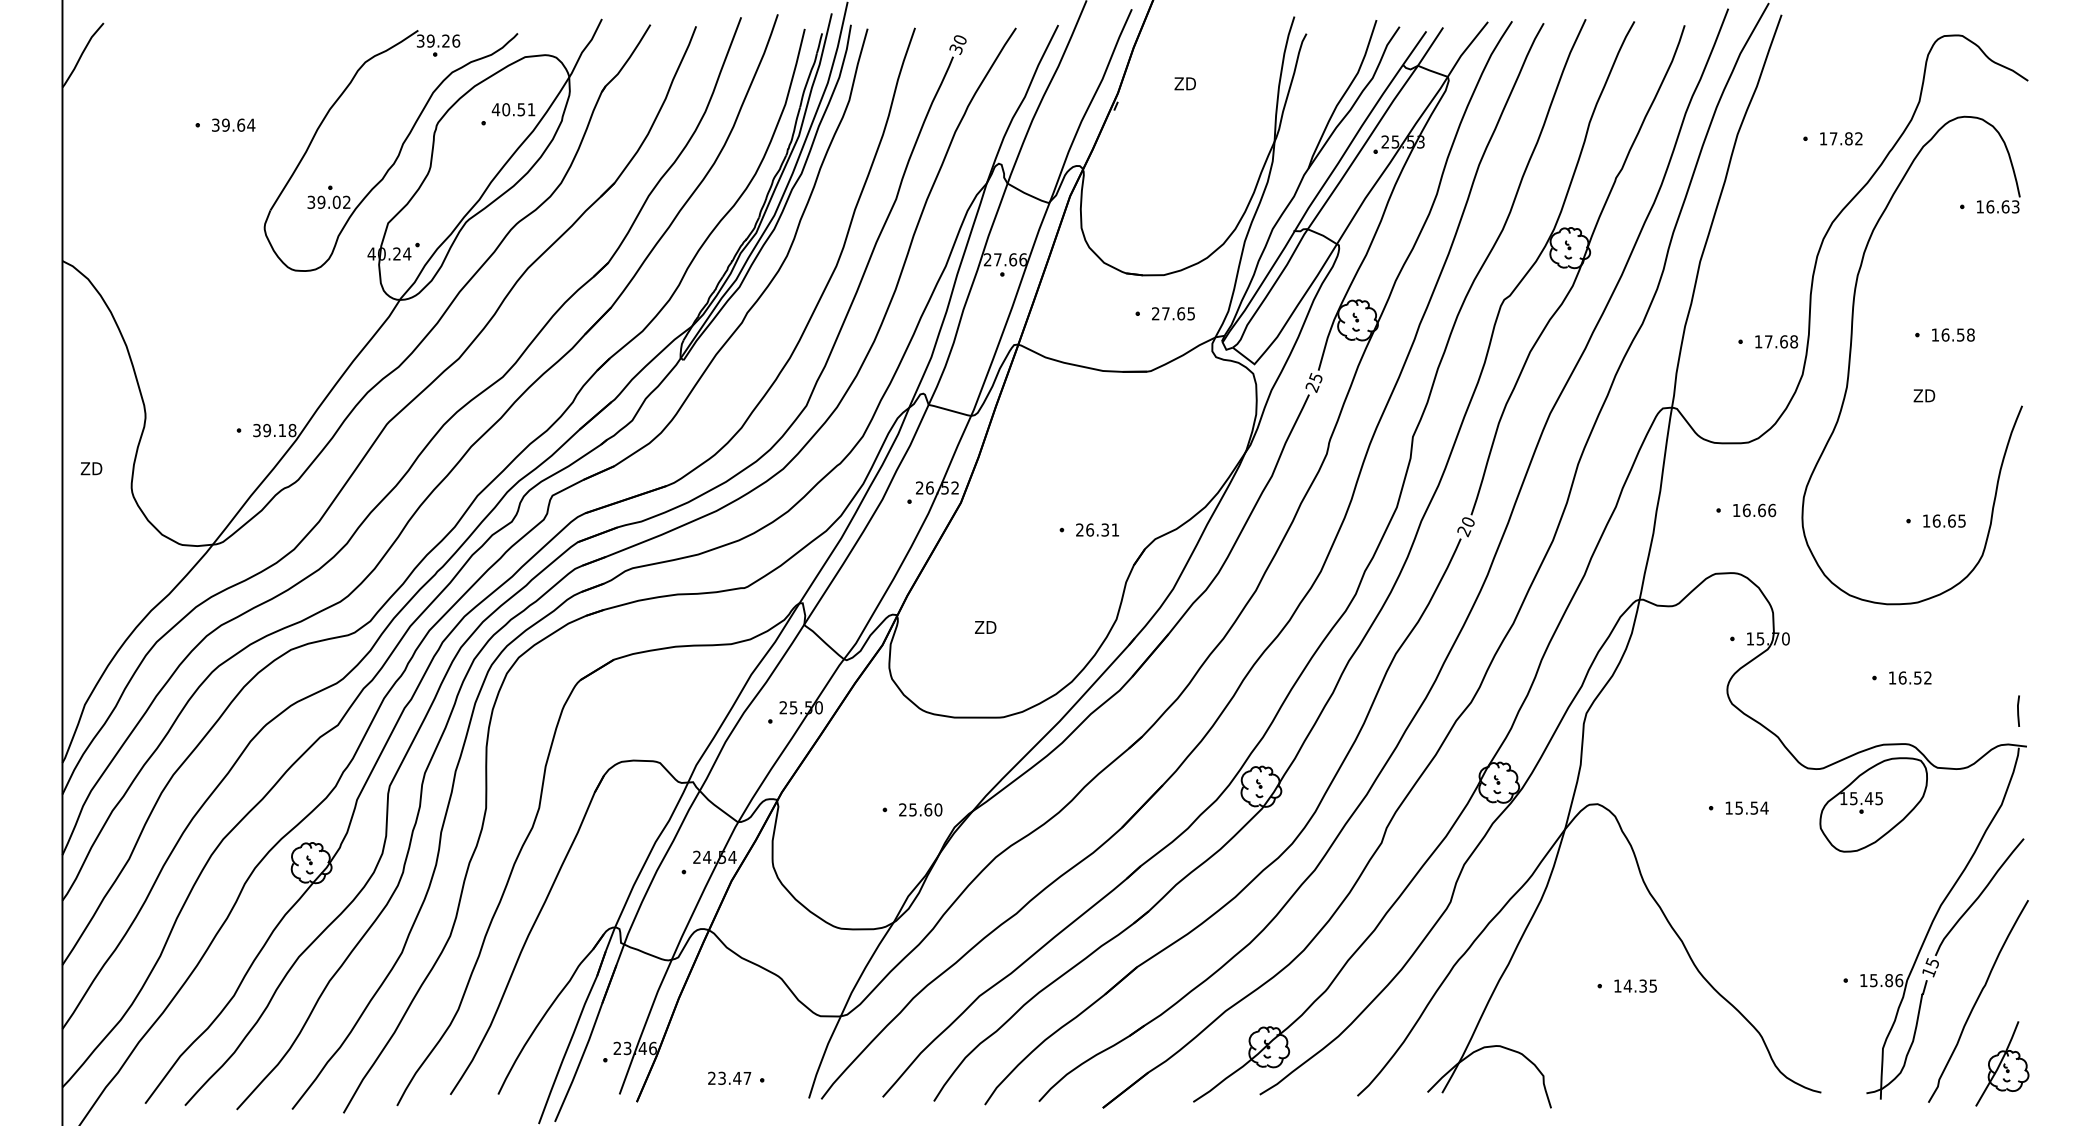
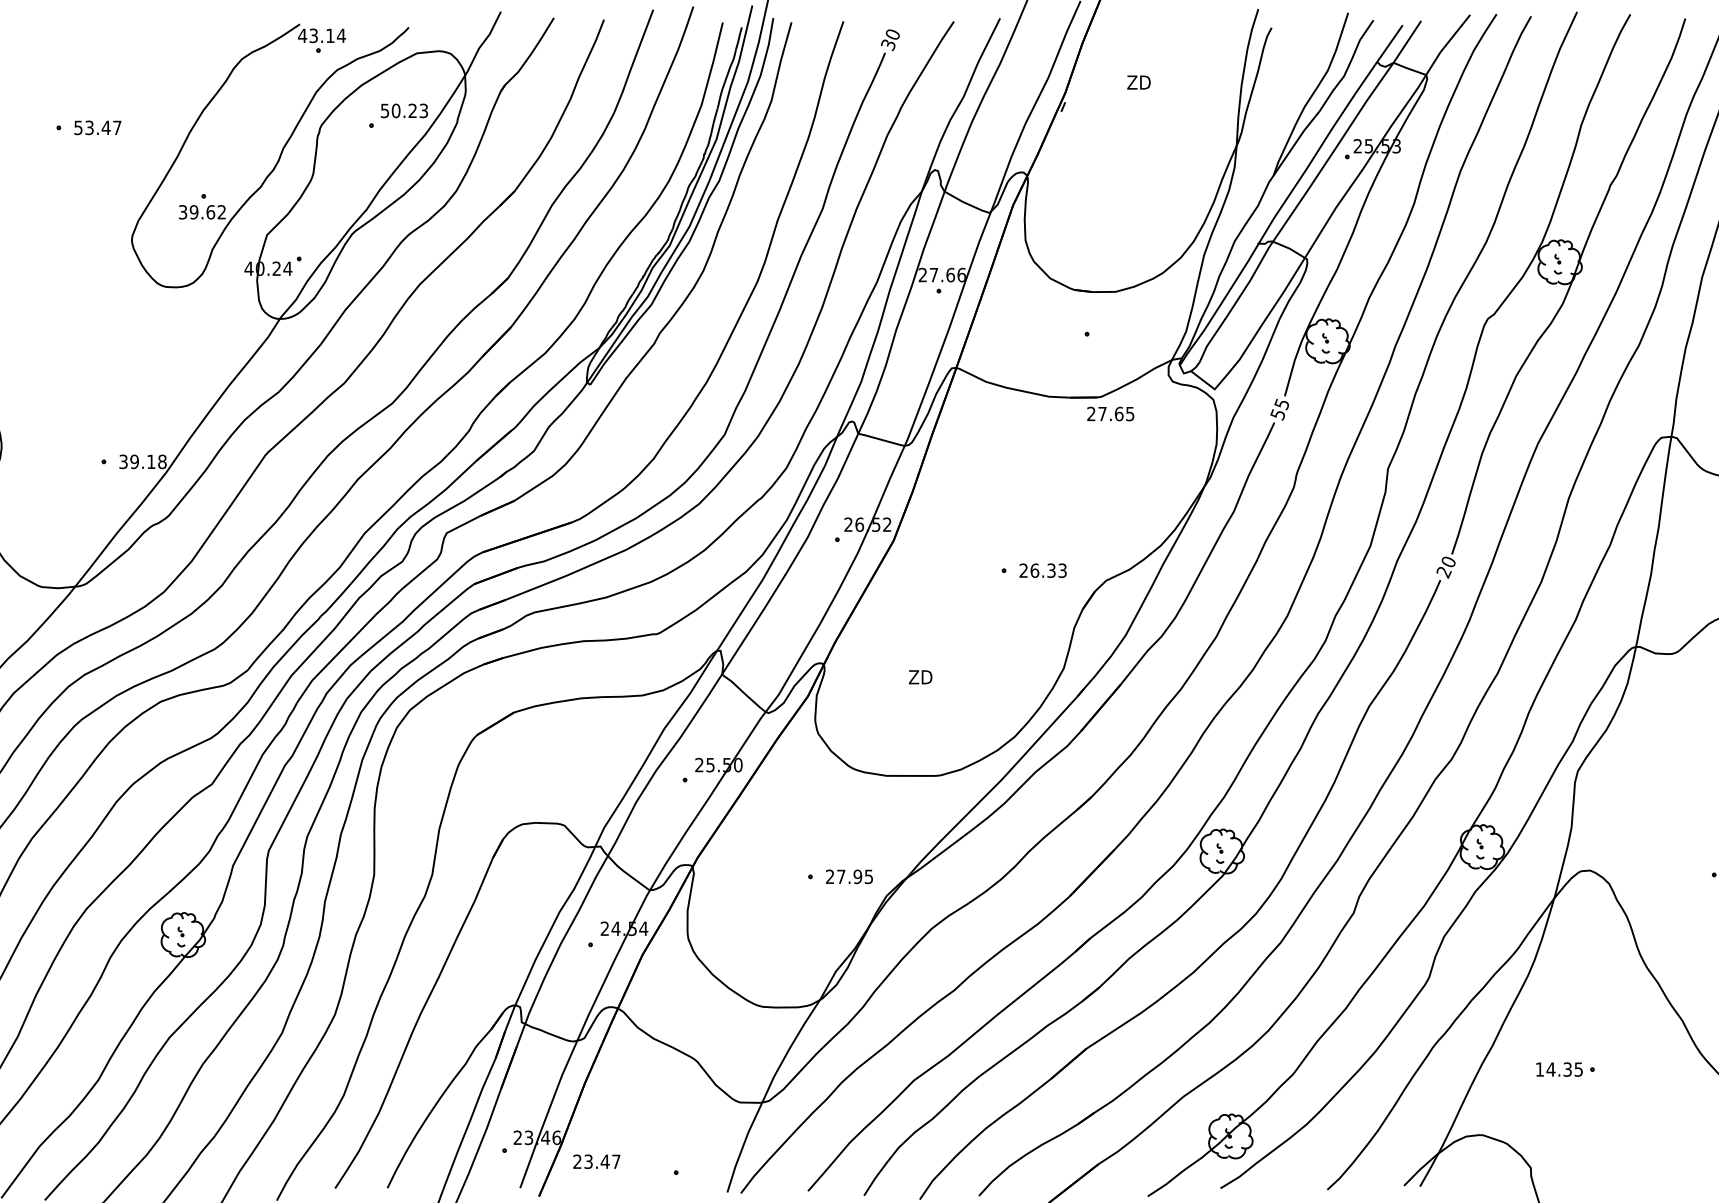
text: (438, 40) -> (322, 35), 39.26 -> 43.14
text: (513, 109) -> (404, 110), 40.51 -> 50.23
text: (233, 124) -> (97, 127), 39.64 -> 53.47
text: (336, 201) -> (210, 211), 39.02 -> 39.62
text: (1173, 313) -> (1110, 413), moved
text: (1312, 387) -> (1278, 414), 25 -> 55
text: (1115, 529) -> (1062, 570), 26.31 -> 26.33
text: (925, 809) -> (854, 876), 25.60 -> 27.95
text: (1635, 985) -> (1559, 1068), moved
text: (729, 1077) -> (596, 1160), moved

